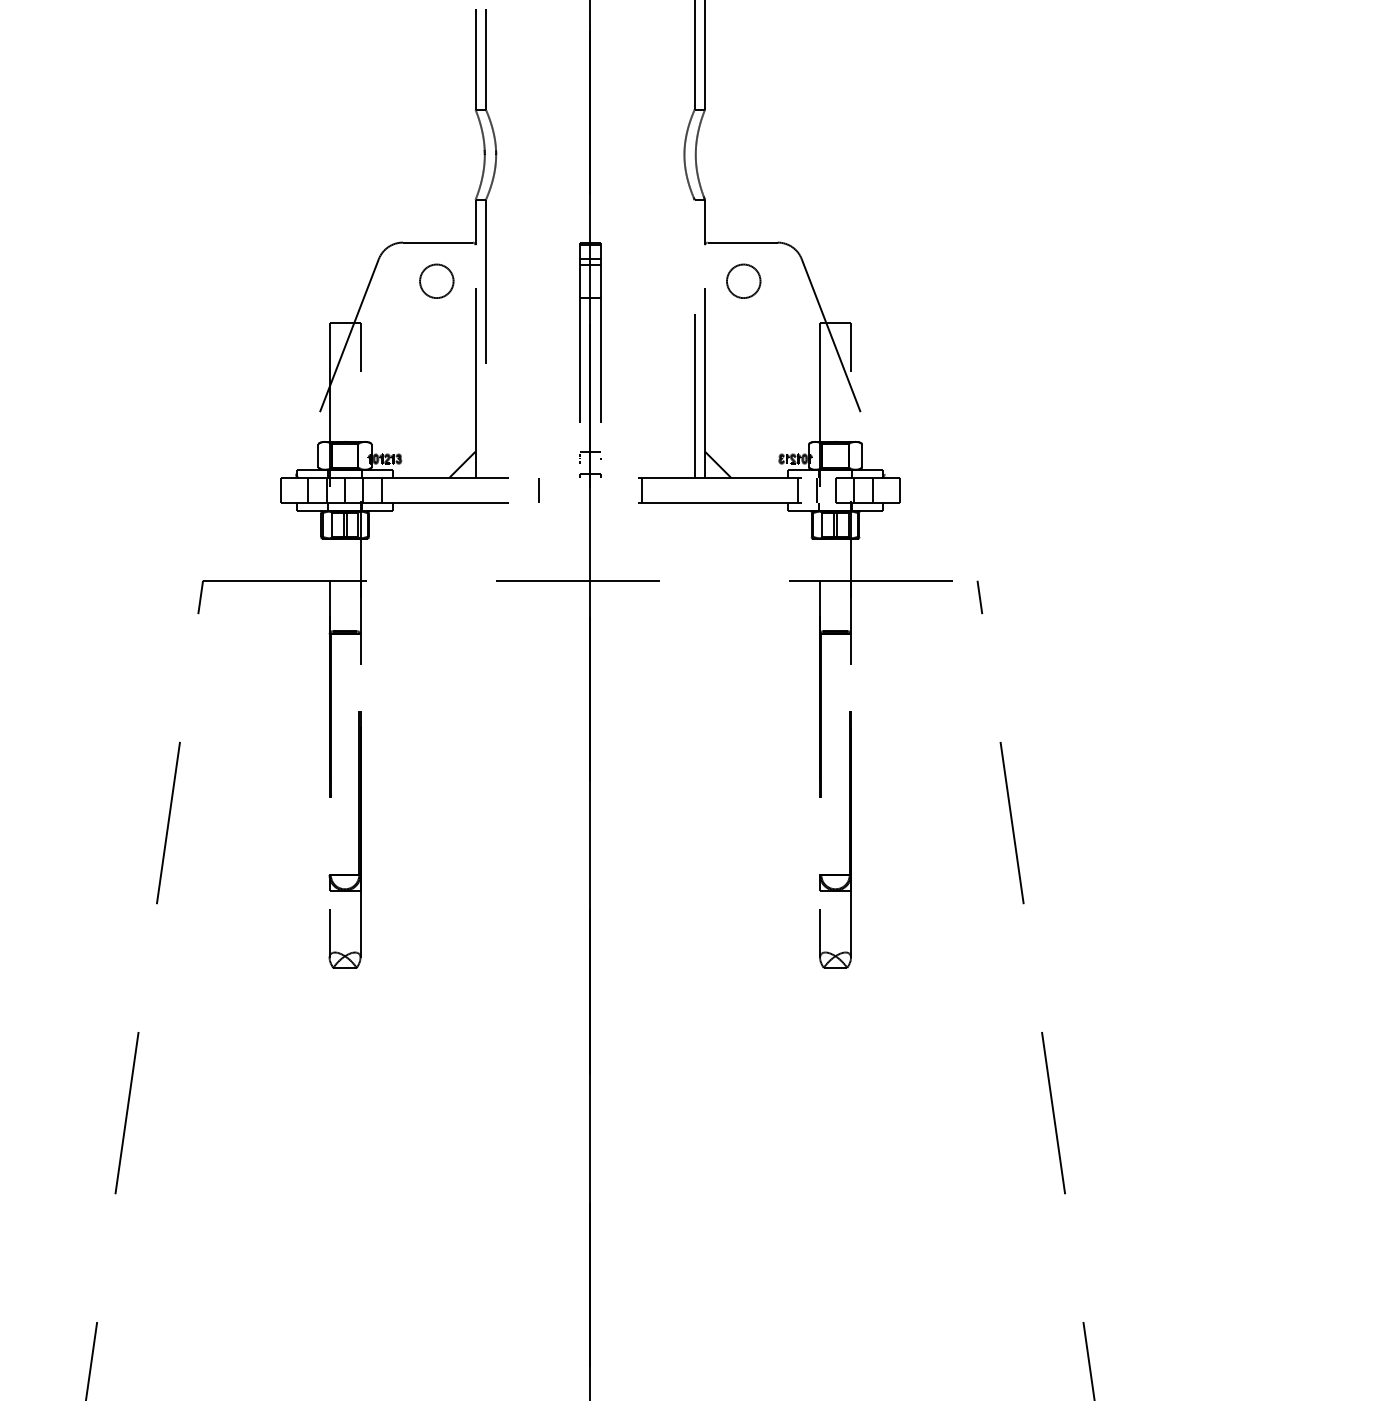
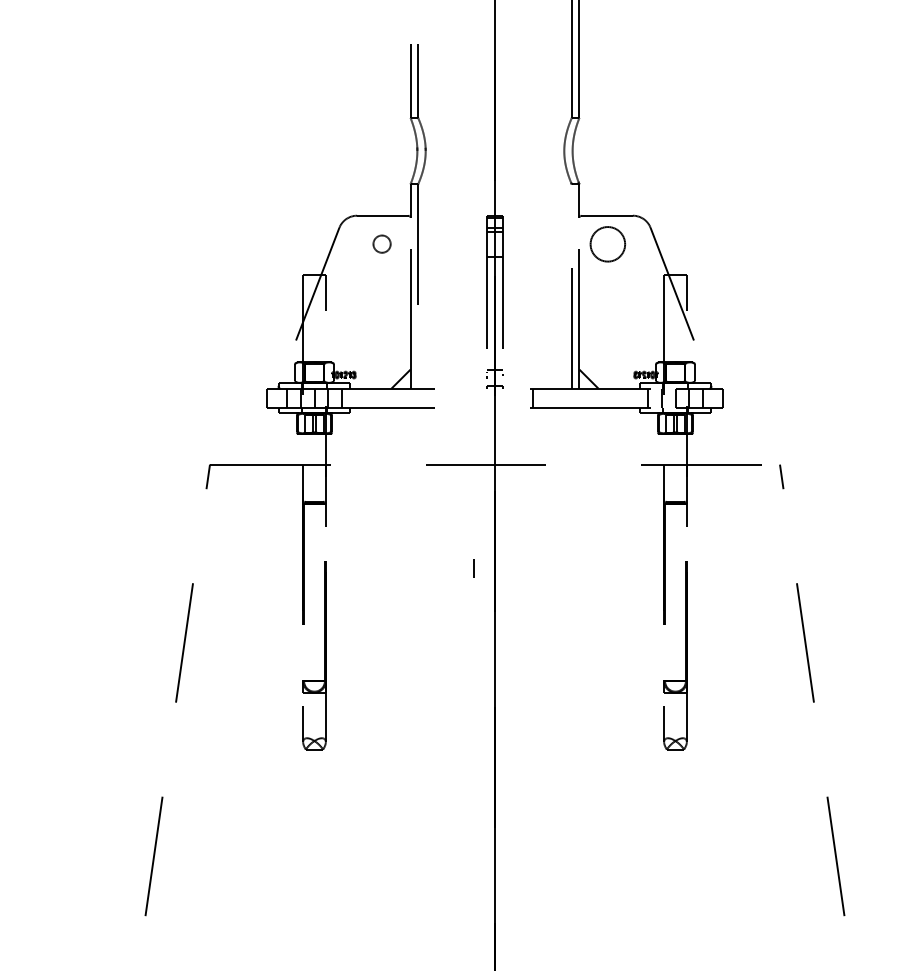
circle: (436, 280) -> (381, 243), size x0.7
circle: (743, 280) -> (607, 243), size x1.4
line: (538, 490) -> (473, 568), moved

